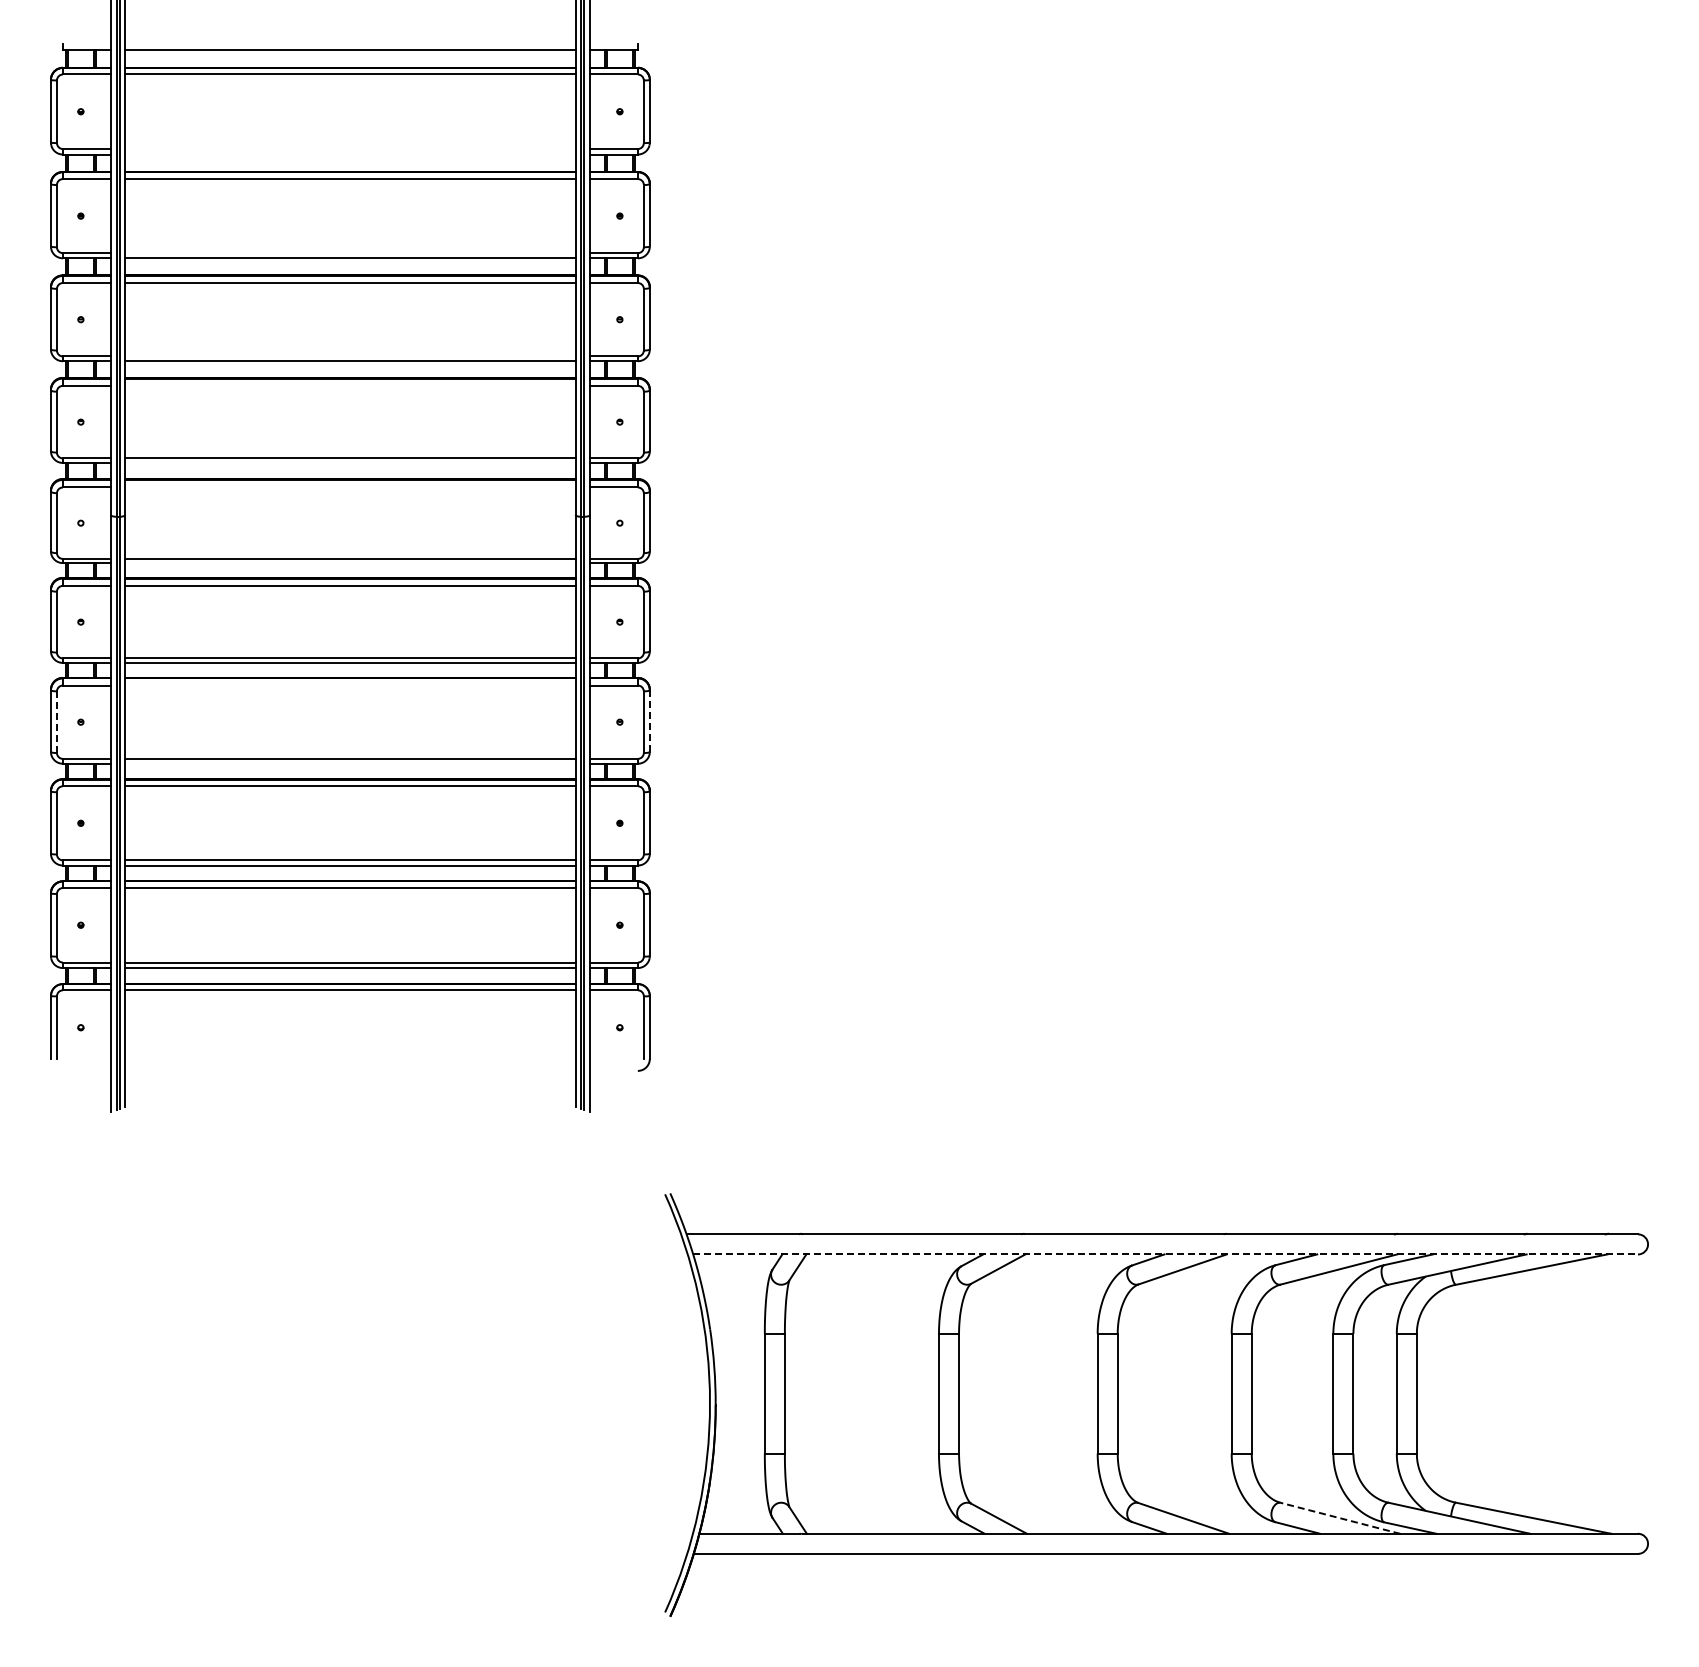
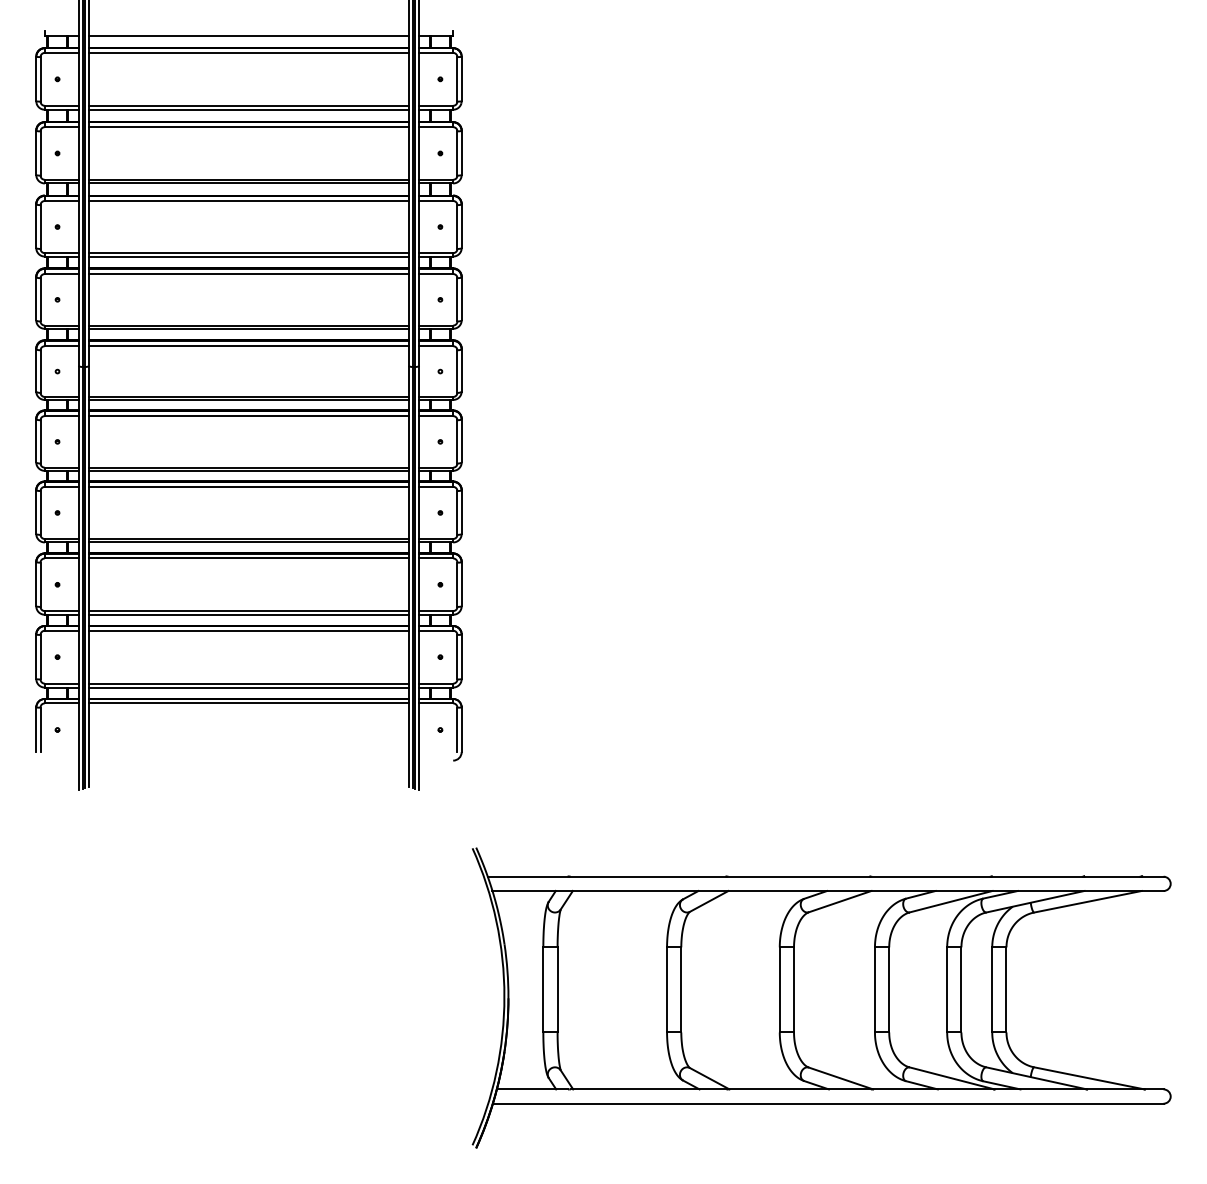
line: (350, 149) -> (249, 106), added
line: (350, 154) -> (249, 109), added
line: (350, 253) -> (249, 180), added
line: (350, 356) -> (249, 253), added
line: (350, 385) -> (249, 273), added
line: (350, 462) -> (249, 328), added
line: (350, 487) -> (249, 346), added
line: (350, 563) -> (249, 400), added
line: (350, 685) -> (249, 486), added
line: (649, 721) -> (461, 512), dashed -> solid
line: (56, 722) -> (40, 513), dashed -> solid
line: (350, 763) -> (249, 542), added
line: (1166, 1254) -> (828, 891), dashed -> solid
line: (1340, 1518) -> (952, 1078), dashed -> solid

